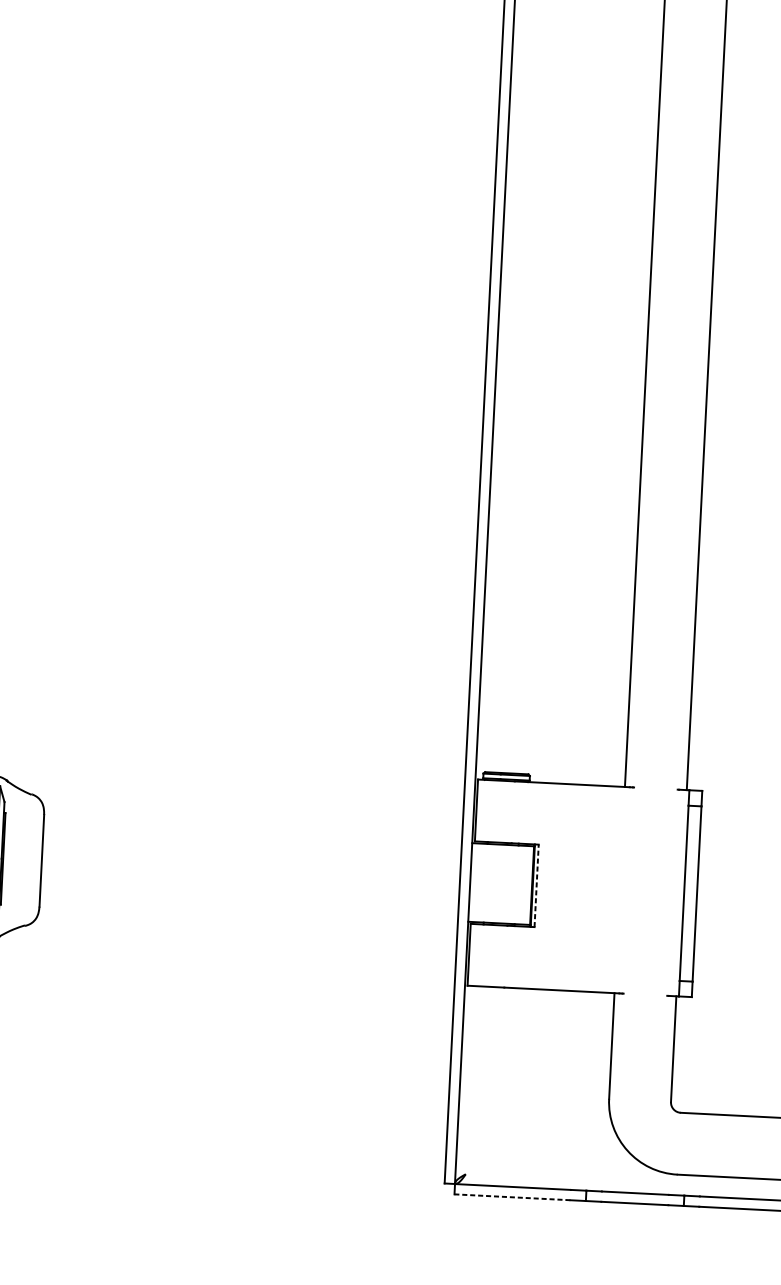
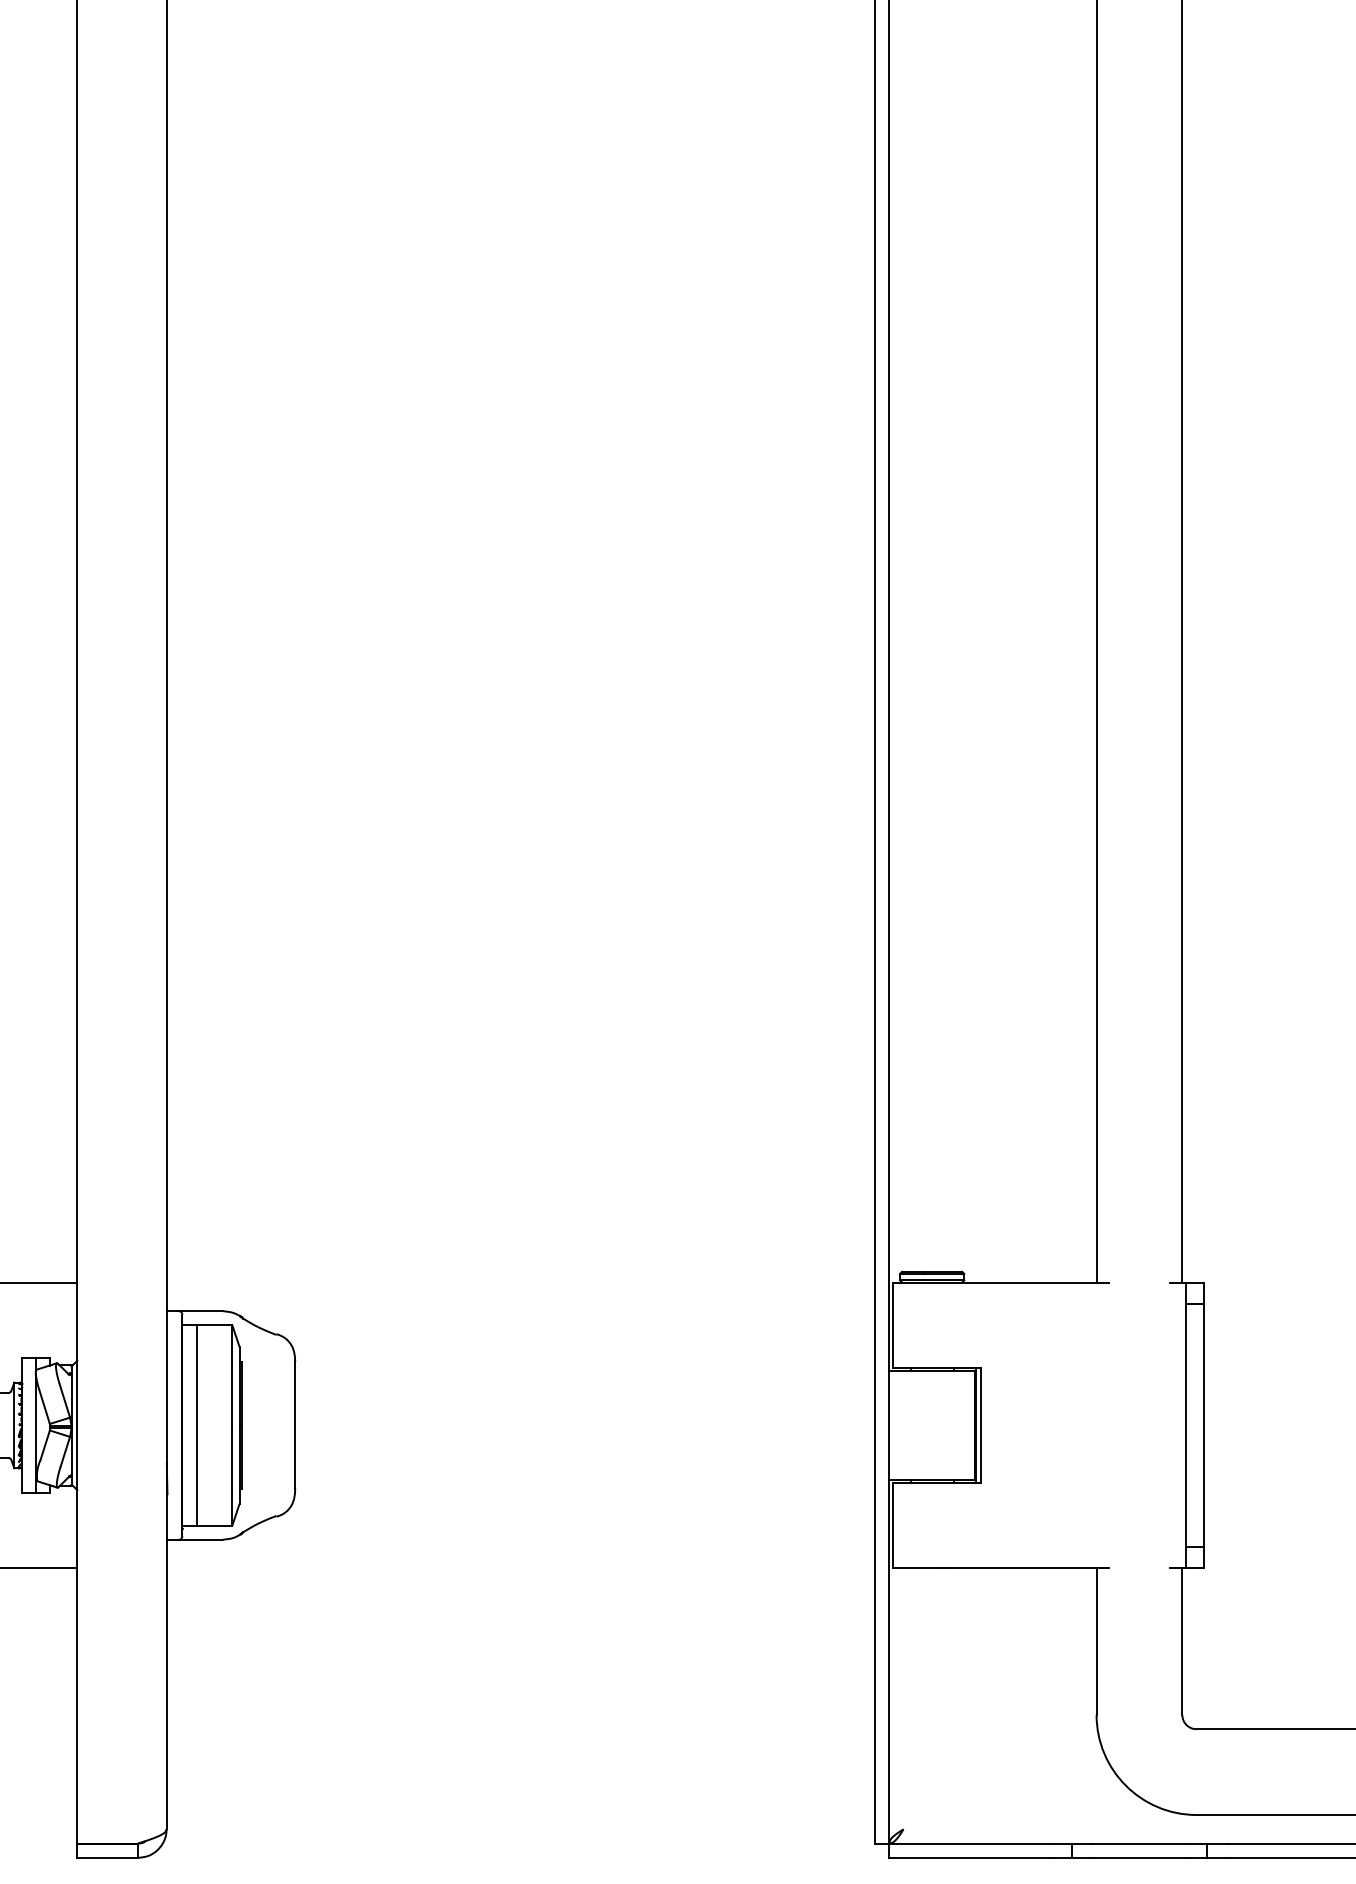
line: (536, 885) -> (981, 1424), dashed -> solid
line: (512, 1197) -> (969, 1857), dashed -> solid

